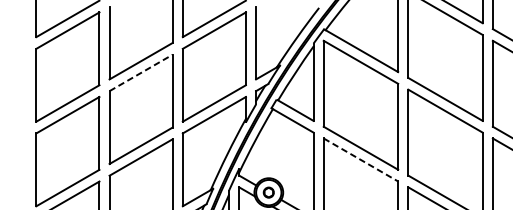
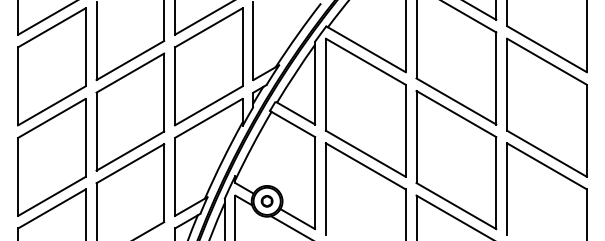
line: (141, 72) -> (130, 72), dashed -> solid
line: (361, 160) -> (366, 166), dashed -> solid

